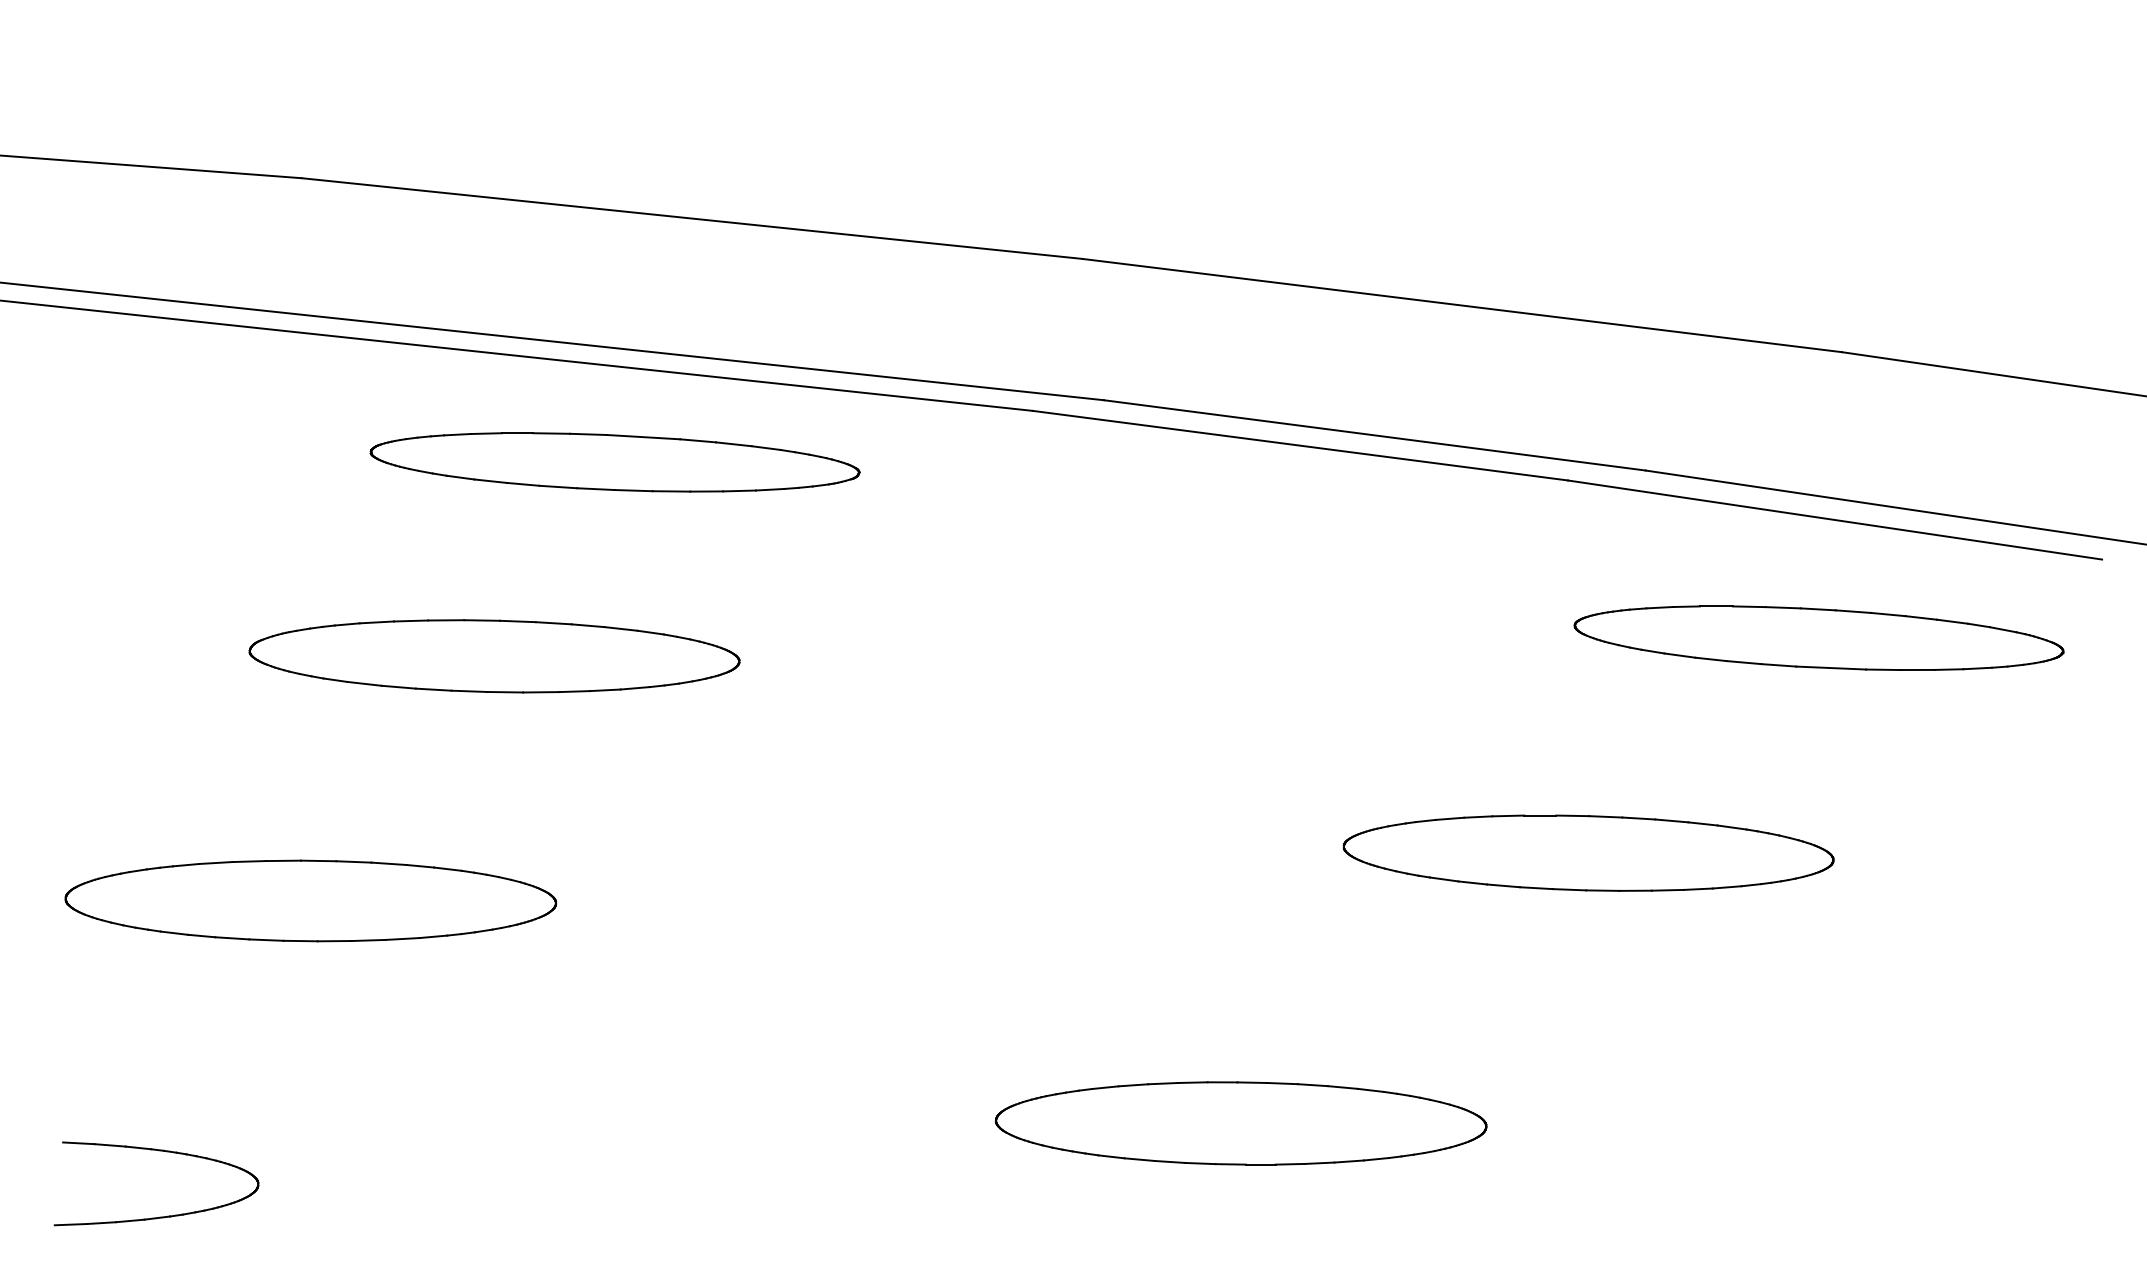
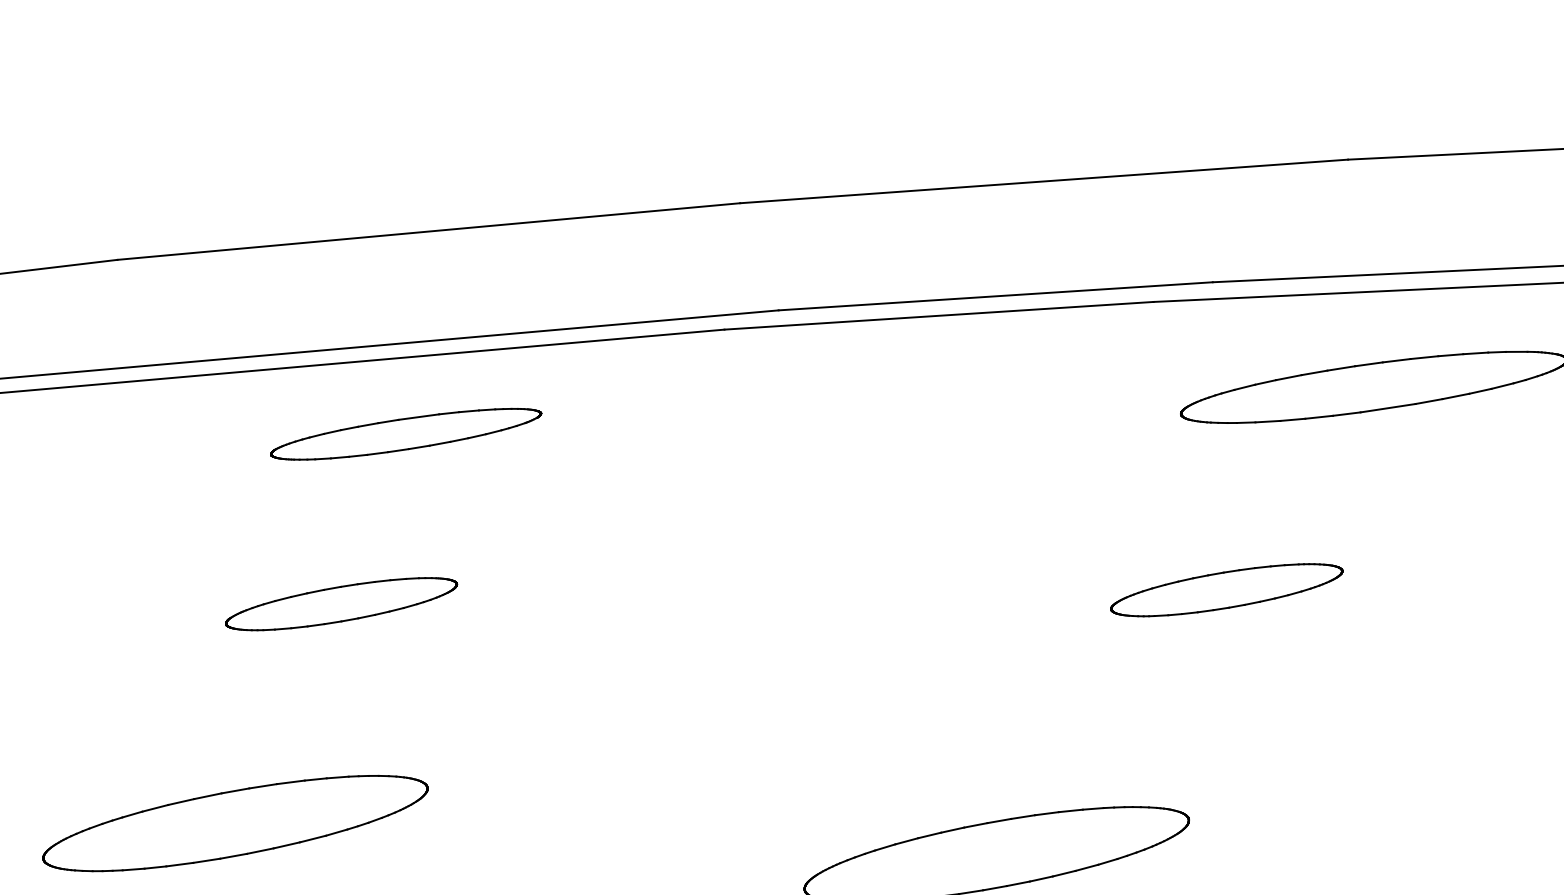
part: (614, 462) -> (405, 434), size x0.7
part: (494, 656) -> (341, 604), size x0.6
part: (1588, 852) -> (1226, 589), size x0.6

